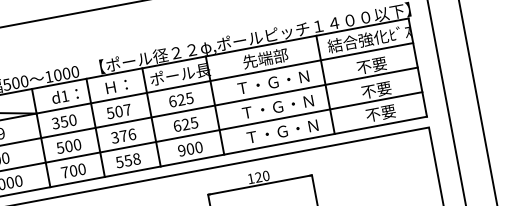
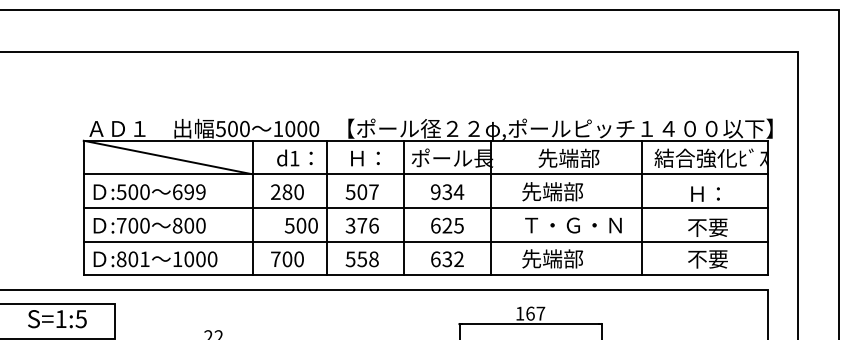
text: (371, 66) -> (707, 194), 不要 -> Ｈ：
text: (271, 82) -> (571, 191), Ｔ・Ｇ・Ｎ -> 先端部
text: (181, 100) -> (447, 192), 625 -> 934
text: (60, 122) -> (281, 192), 350 -> 280
text: (281, 131) -> (571, 258), Ｔ・Ｇ・Ｎ -> 先端部
text: (68, 146) -> (300, 225), moved
text: (190, 149) -> (447, 259), 900 -> 632
text: (262, 176) -> (535, 313), 120 -> 167

